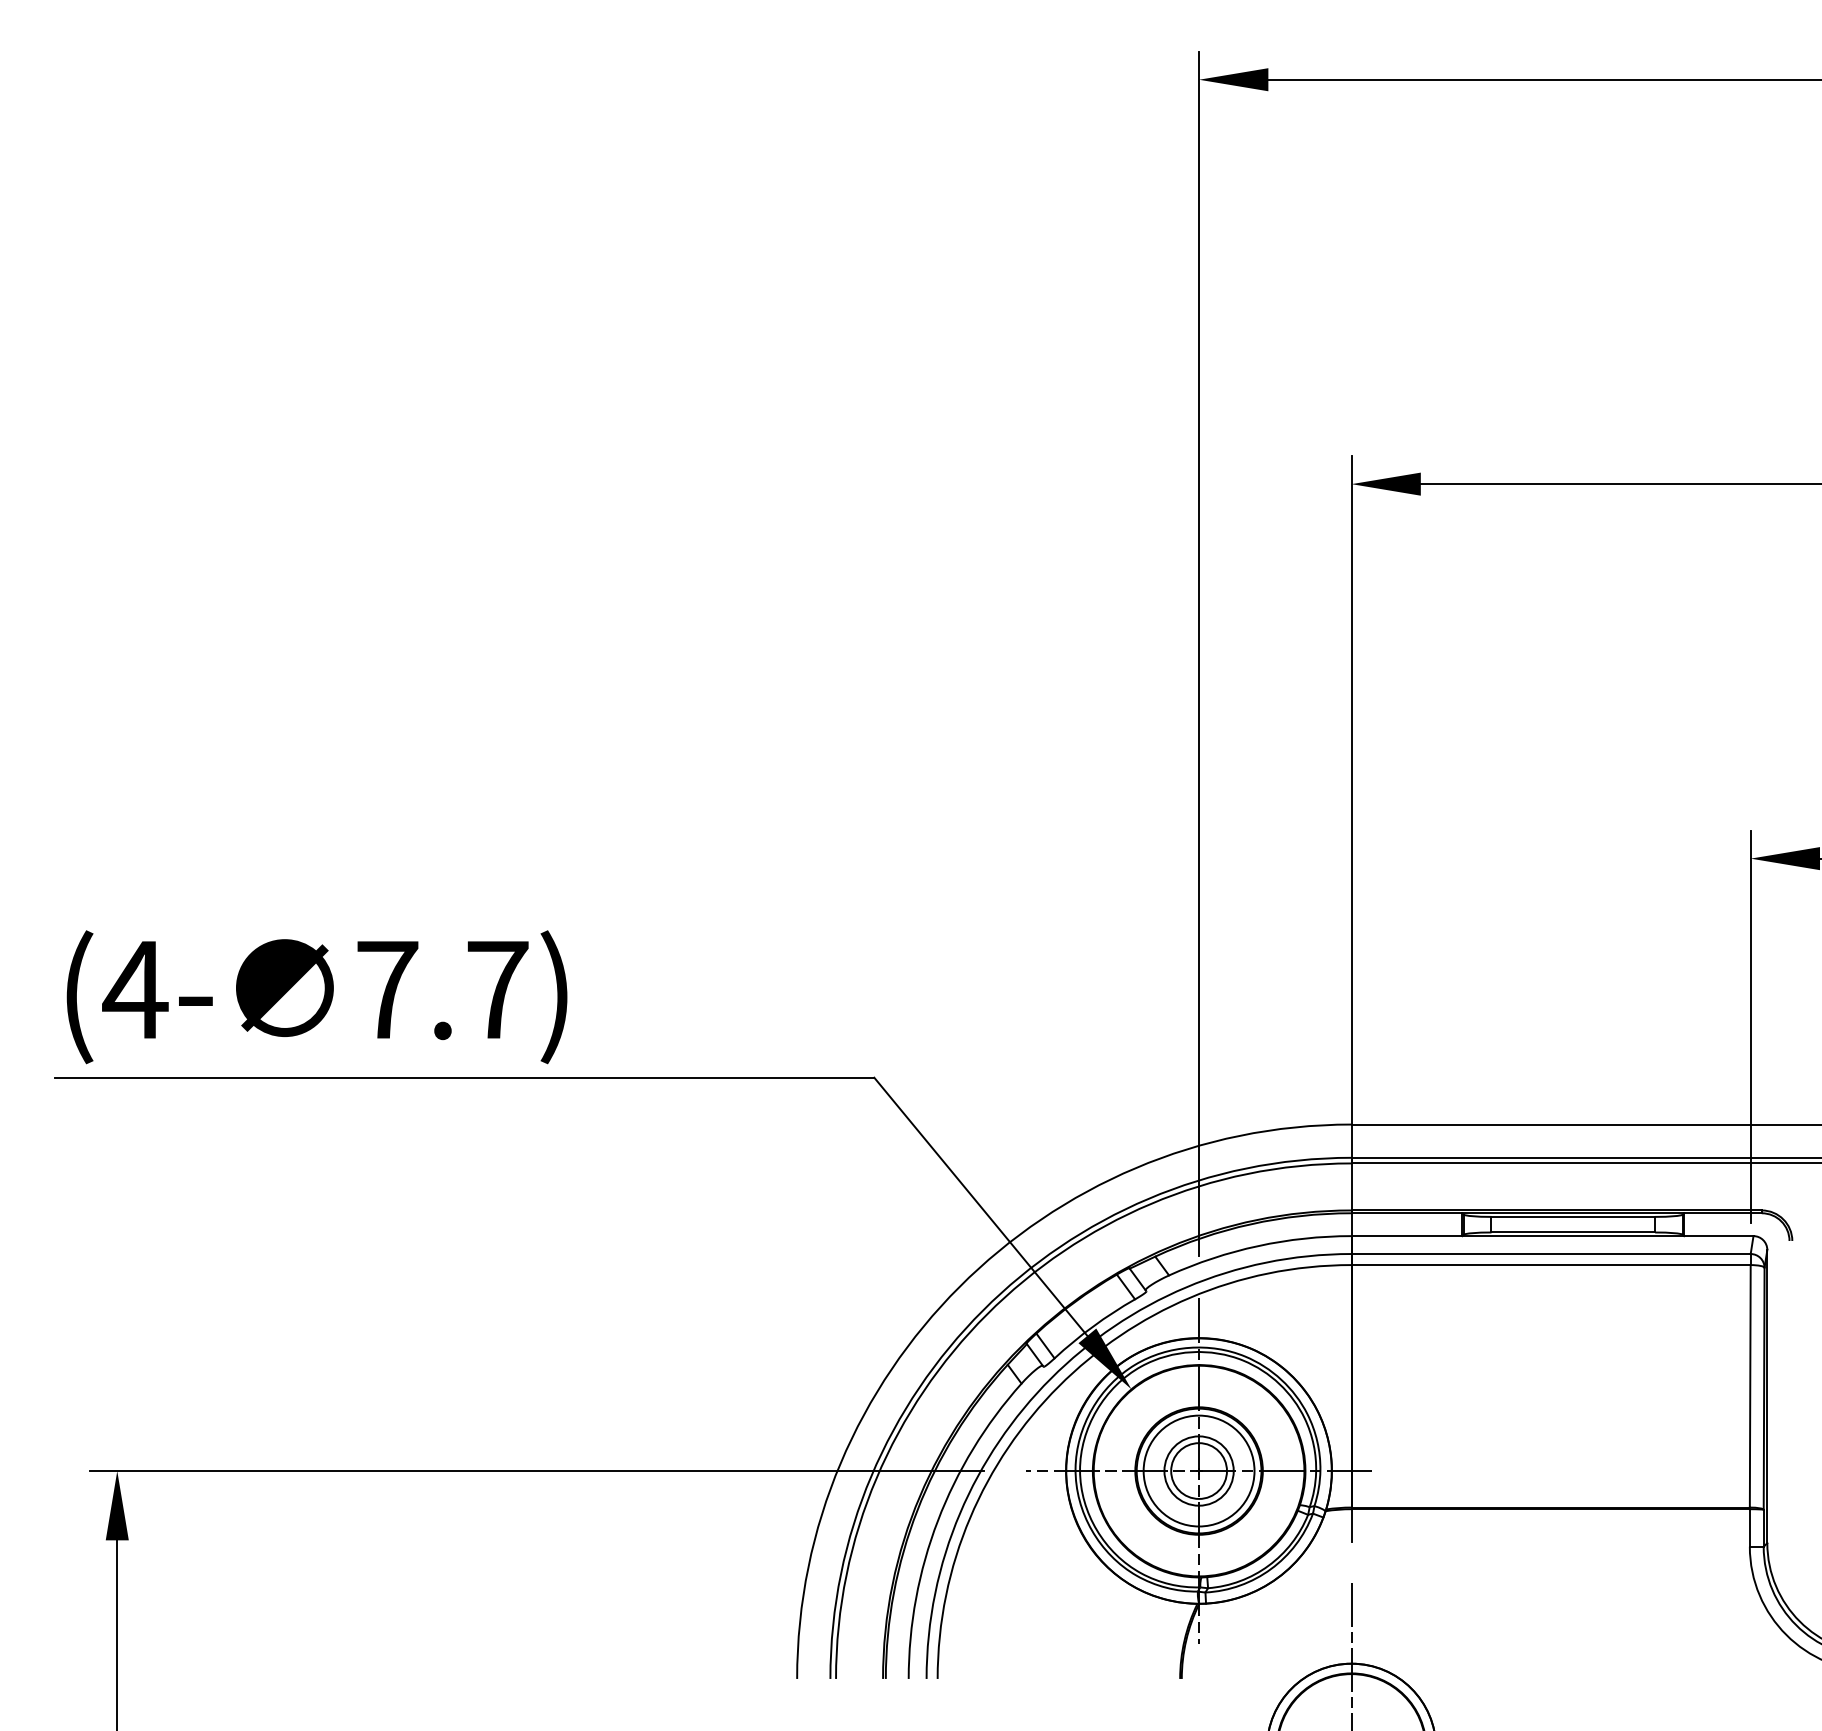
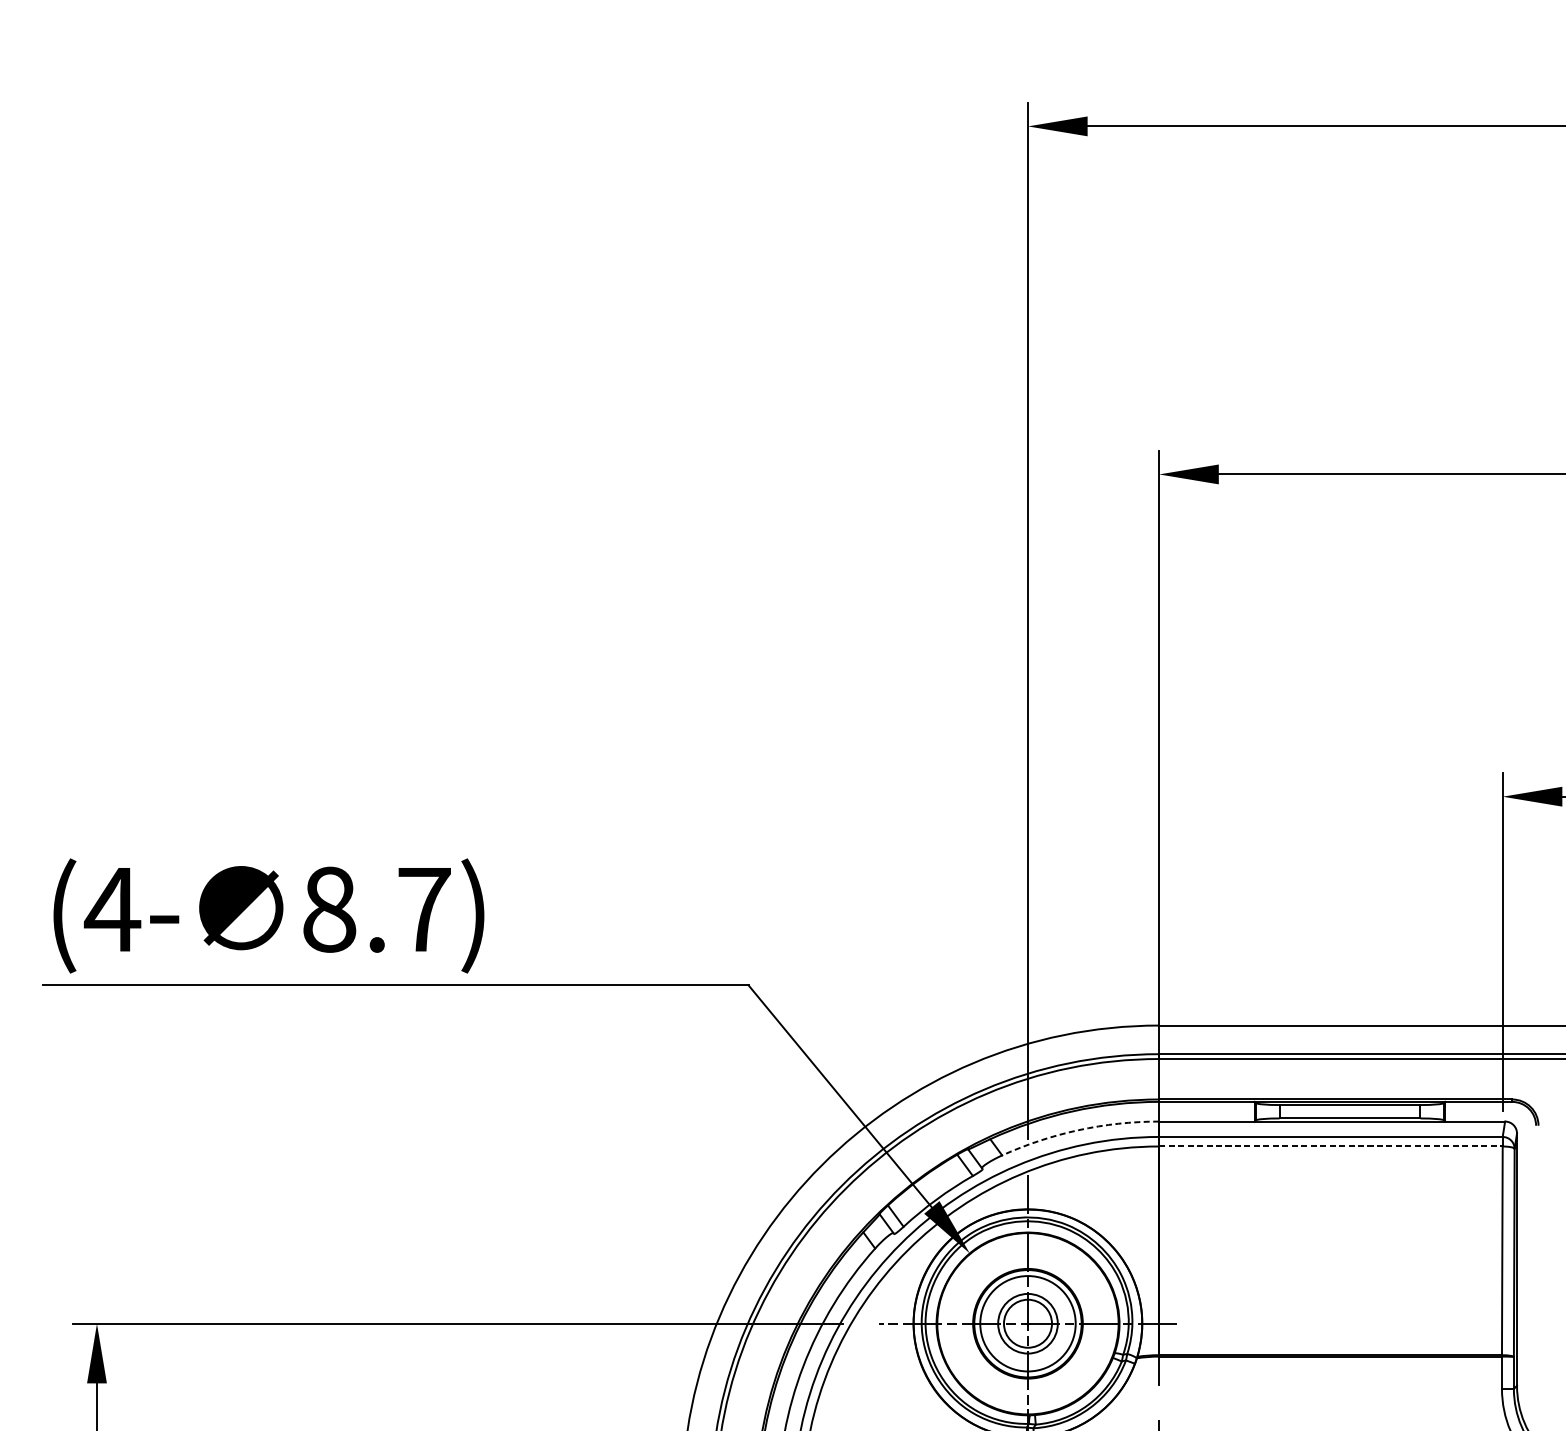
text: (387, 990) -> (329, 910), 7.7) -> 8.7)
arc: (1258, 1246) -> (1079, 1130), solid -> dashed
line: (1551, 1265) -> (1331, 1146), solid -> dashed

